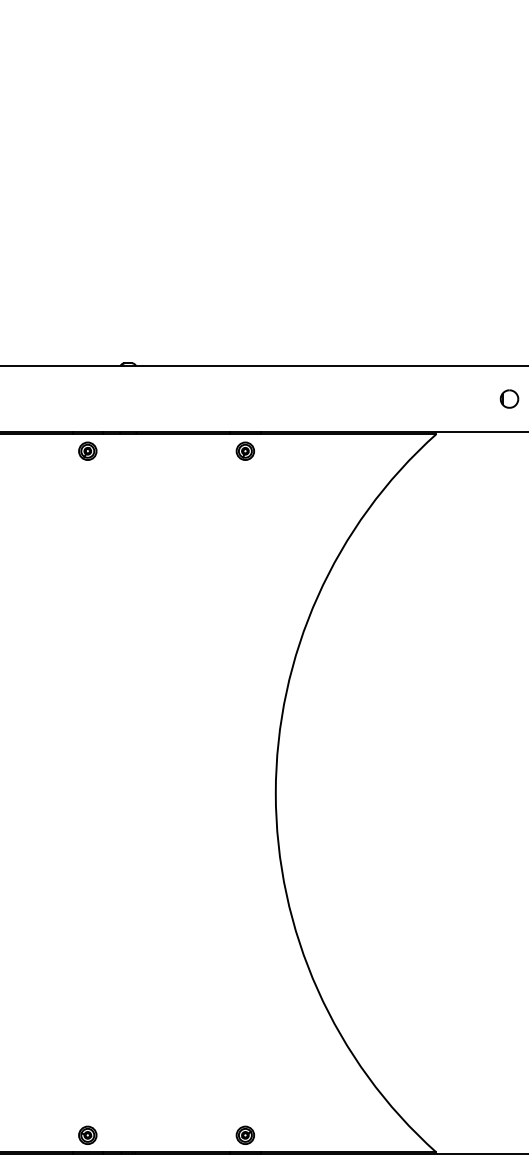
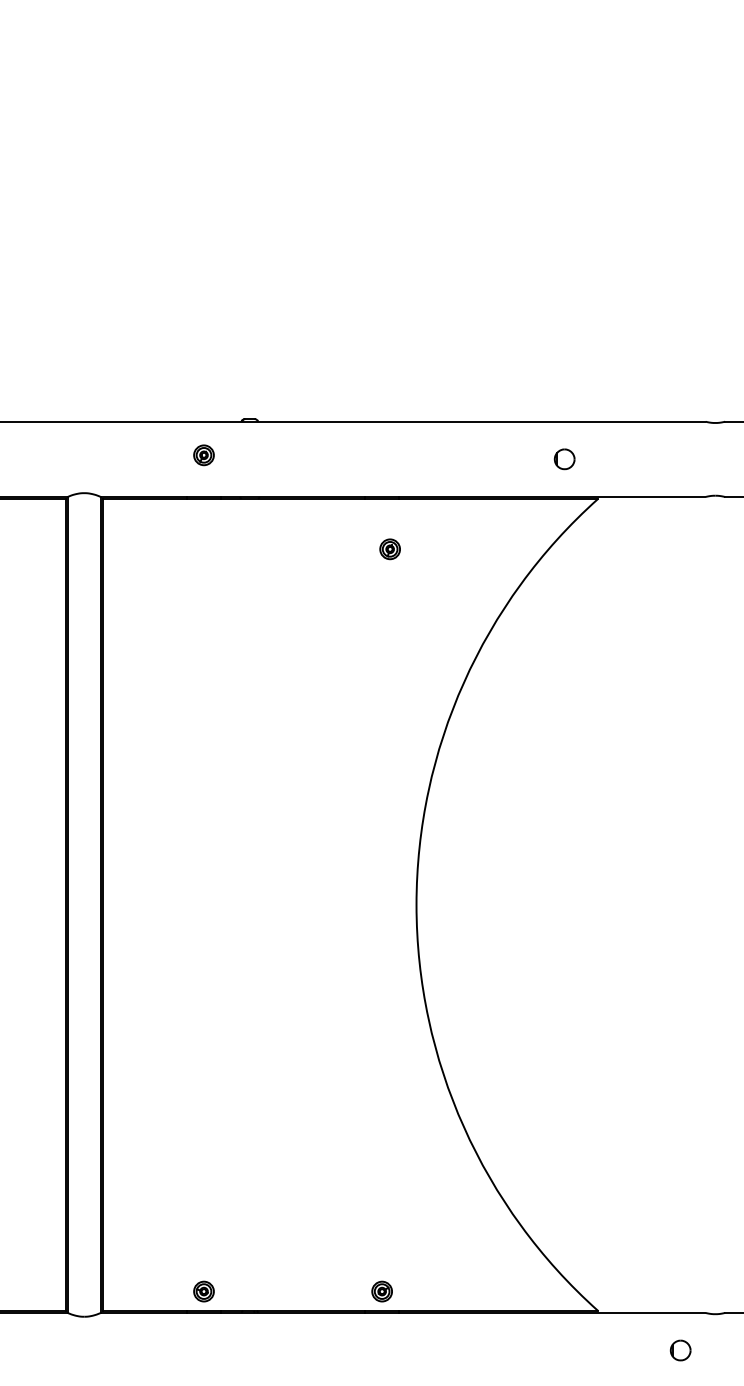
part: (509, 399) -> (564, 459), moved
part: (87, 451) -> (203, 455), moved
part: (244, 451) -> (389, 549), moved

